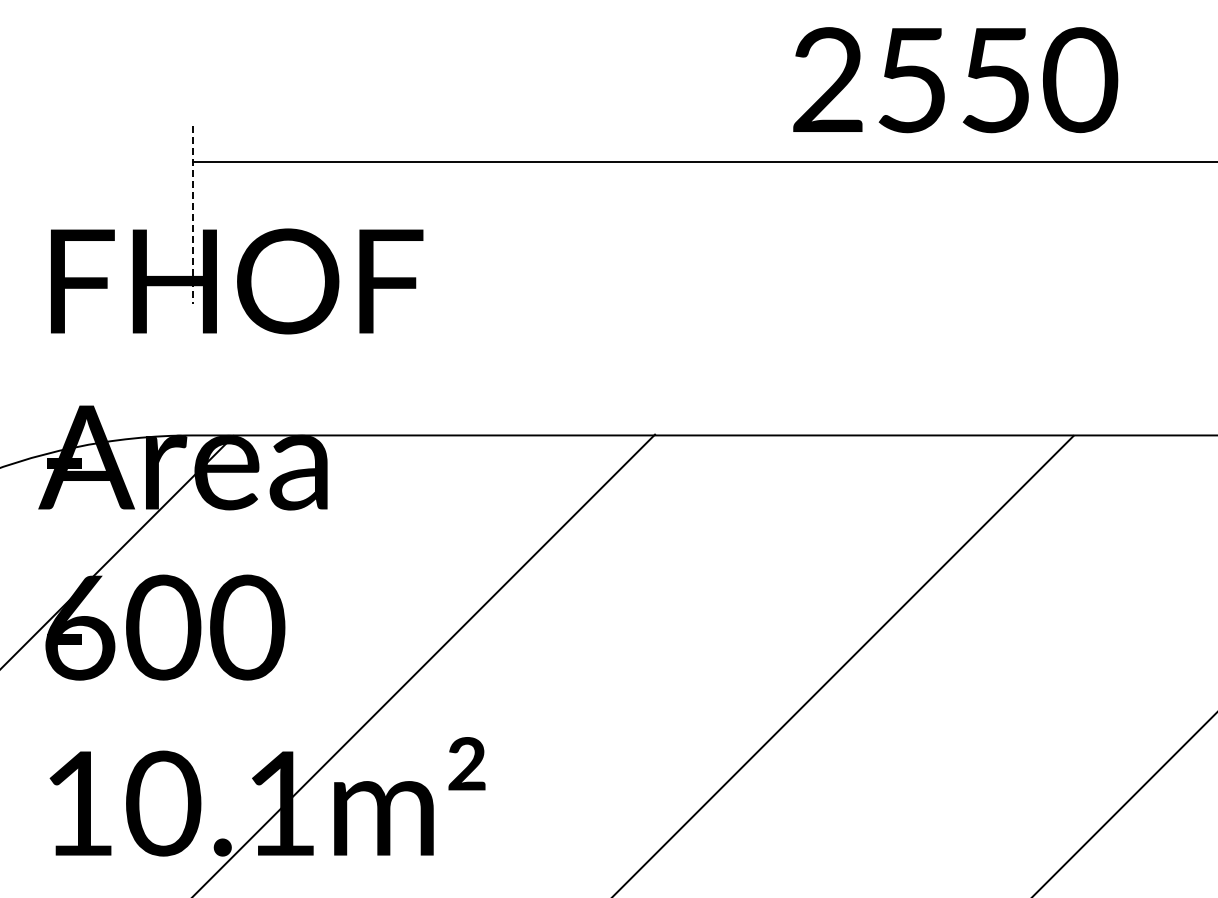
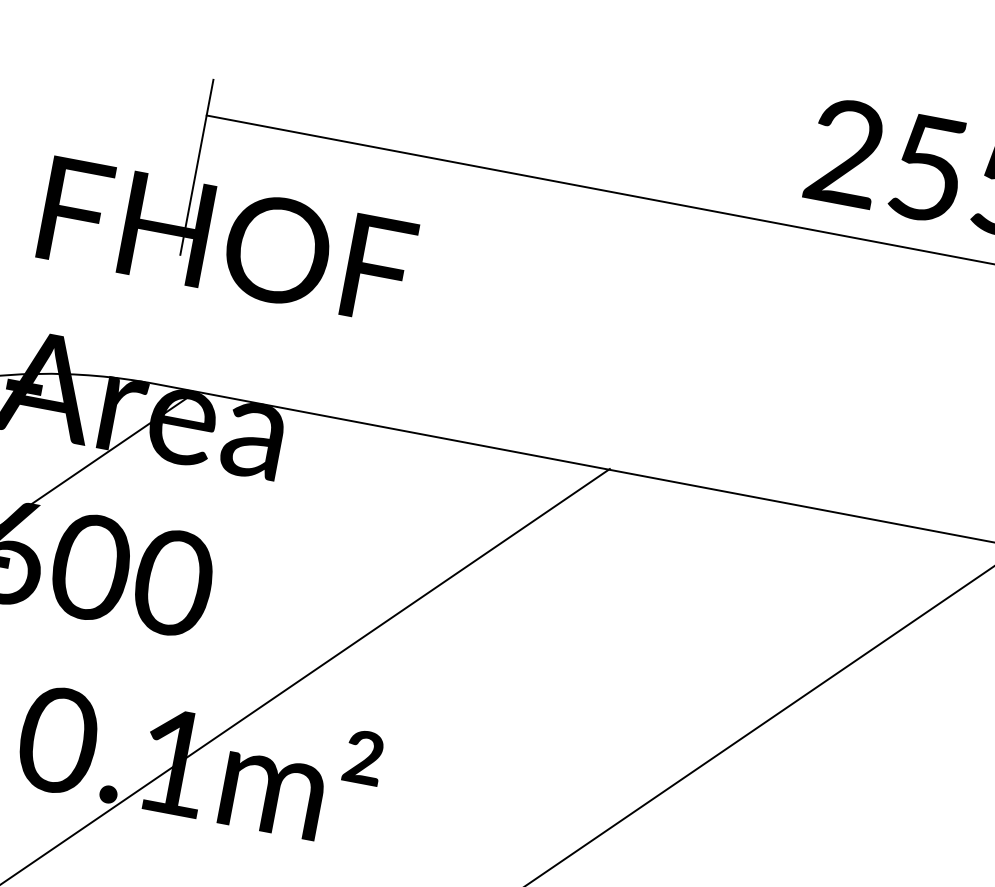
line: (193, 215) -> (197, 168), dashed -> solid

